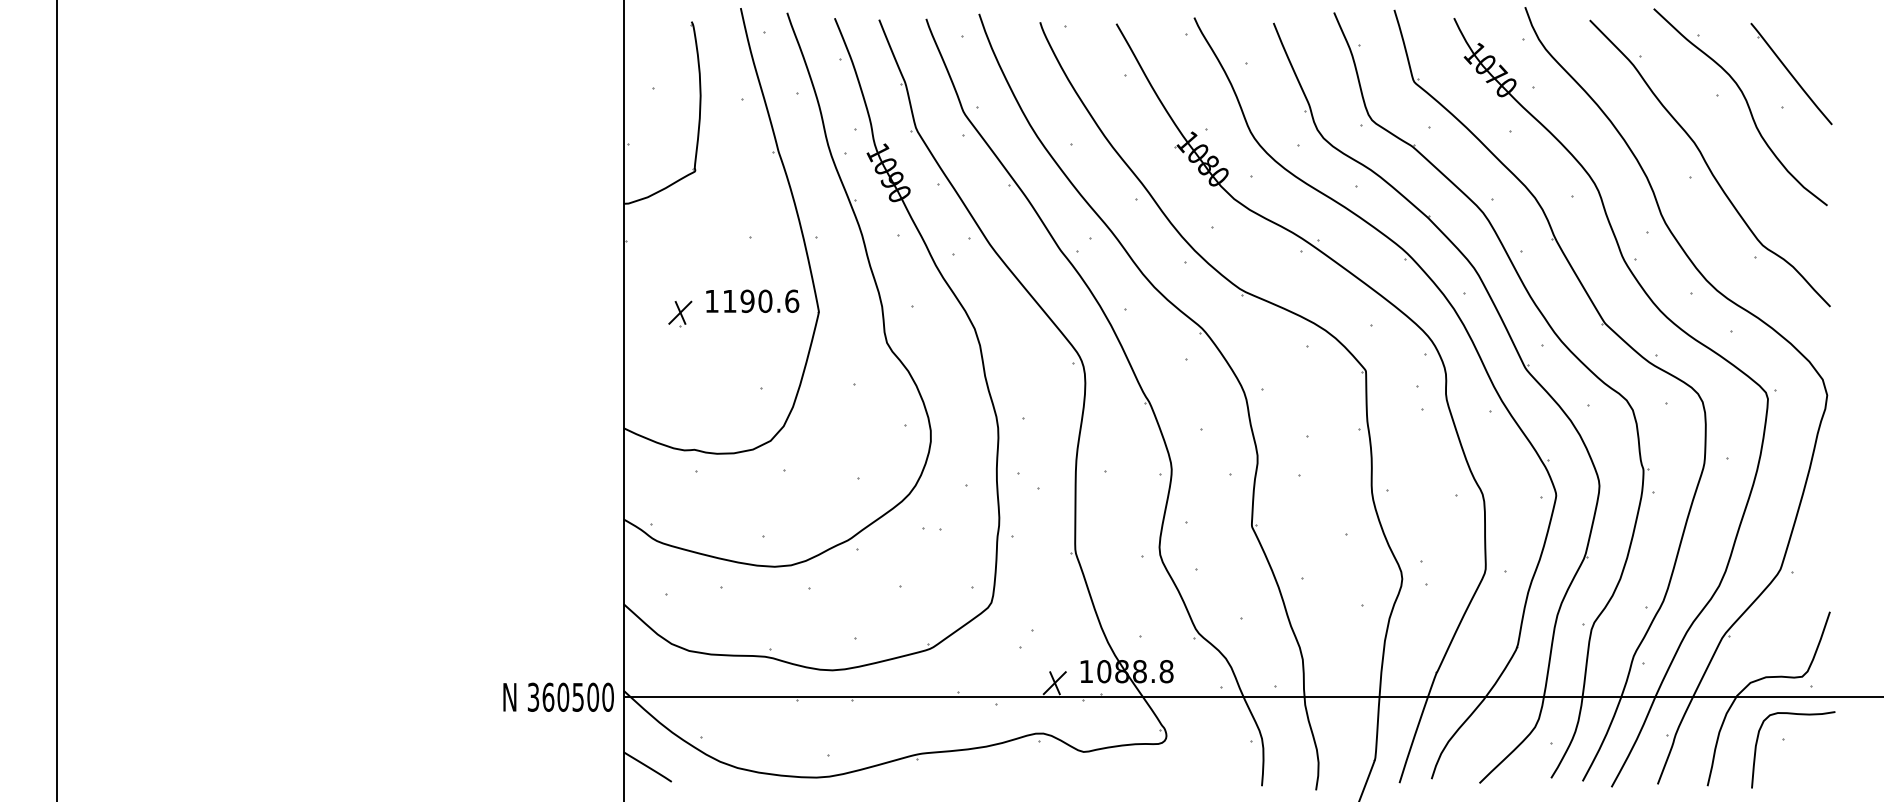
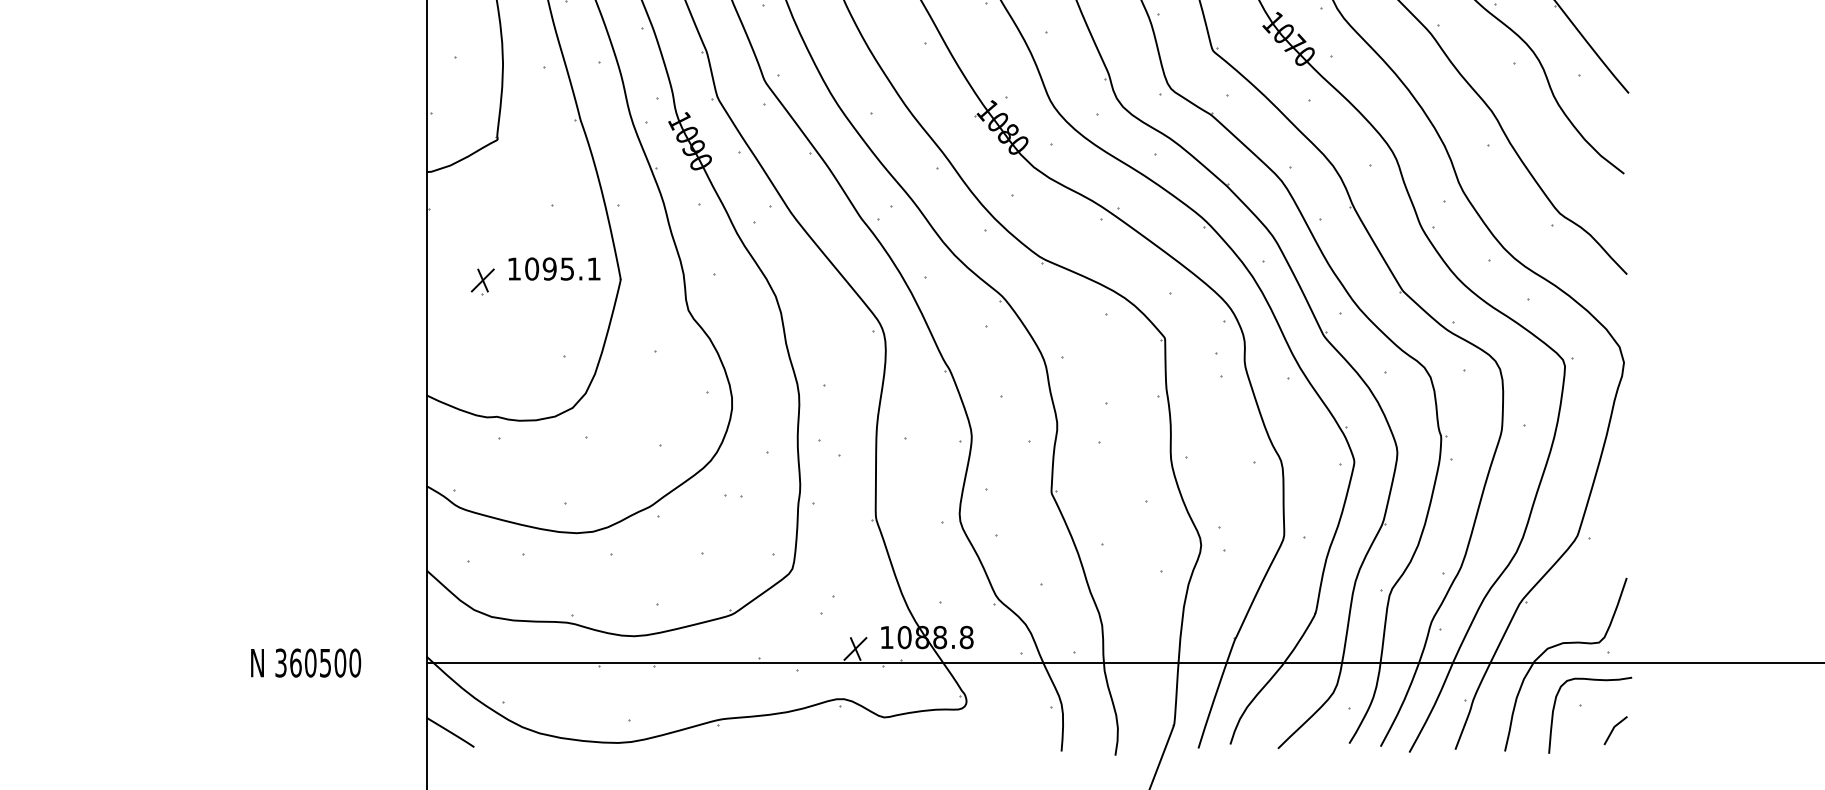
text: (760, 300) -> (562, 268), 1190.6 -> 1095.1
text: (558, 696) -> (305, 662), moved
line: (1817, 763) -> (1614, 728), added

